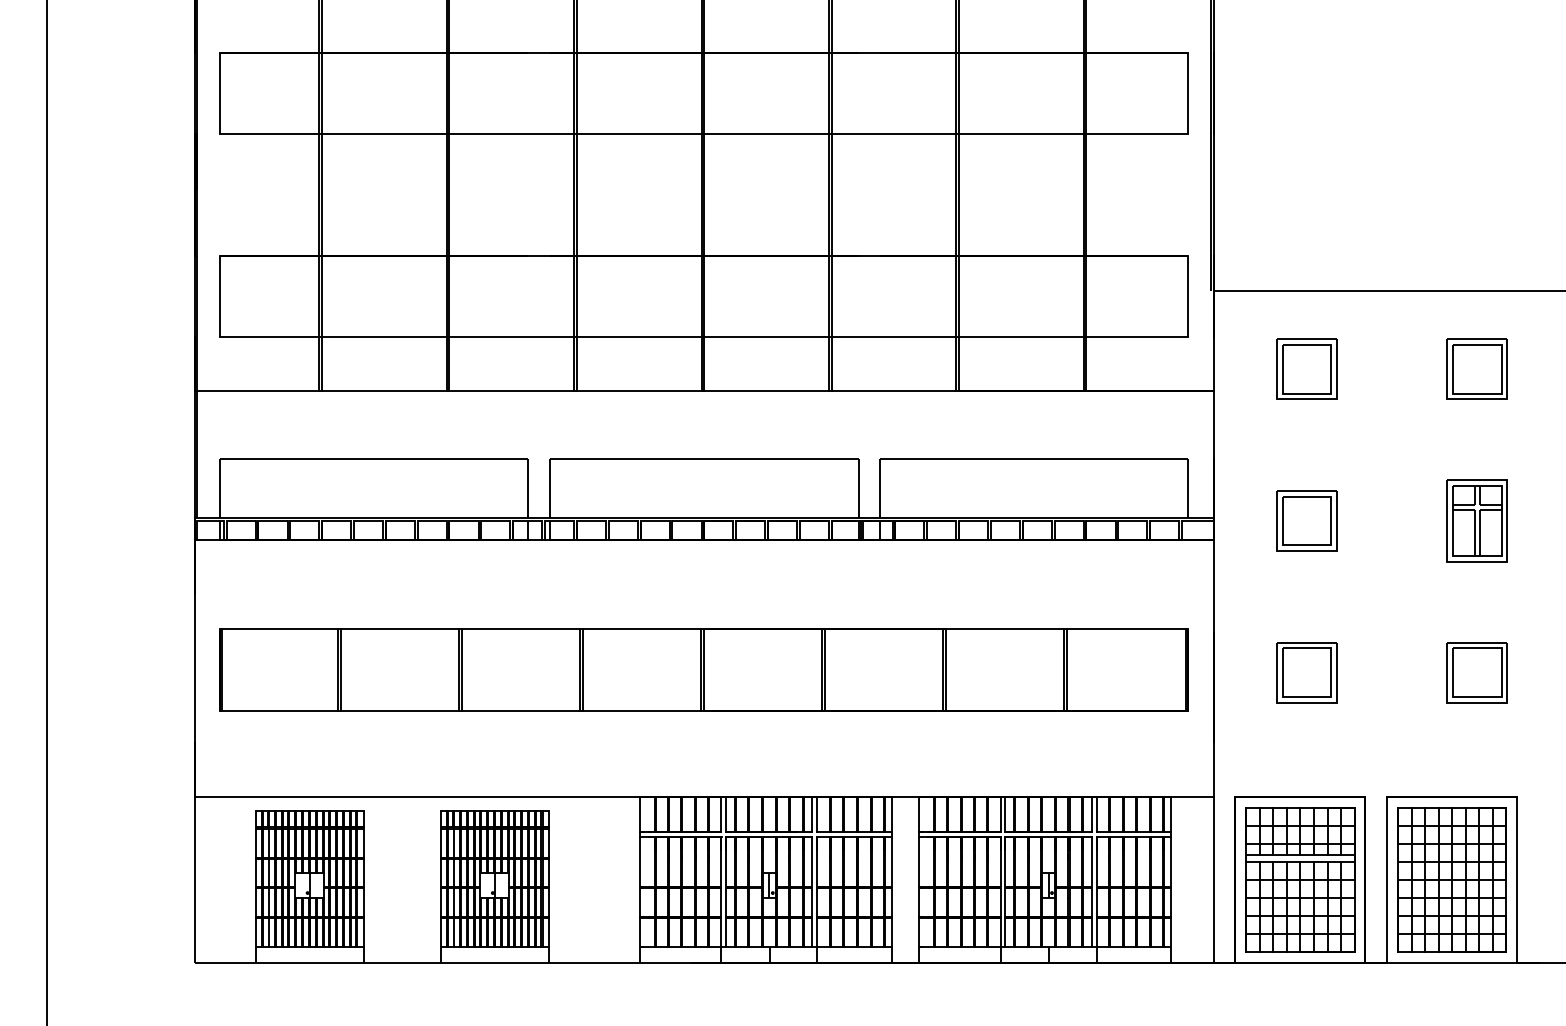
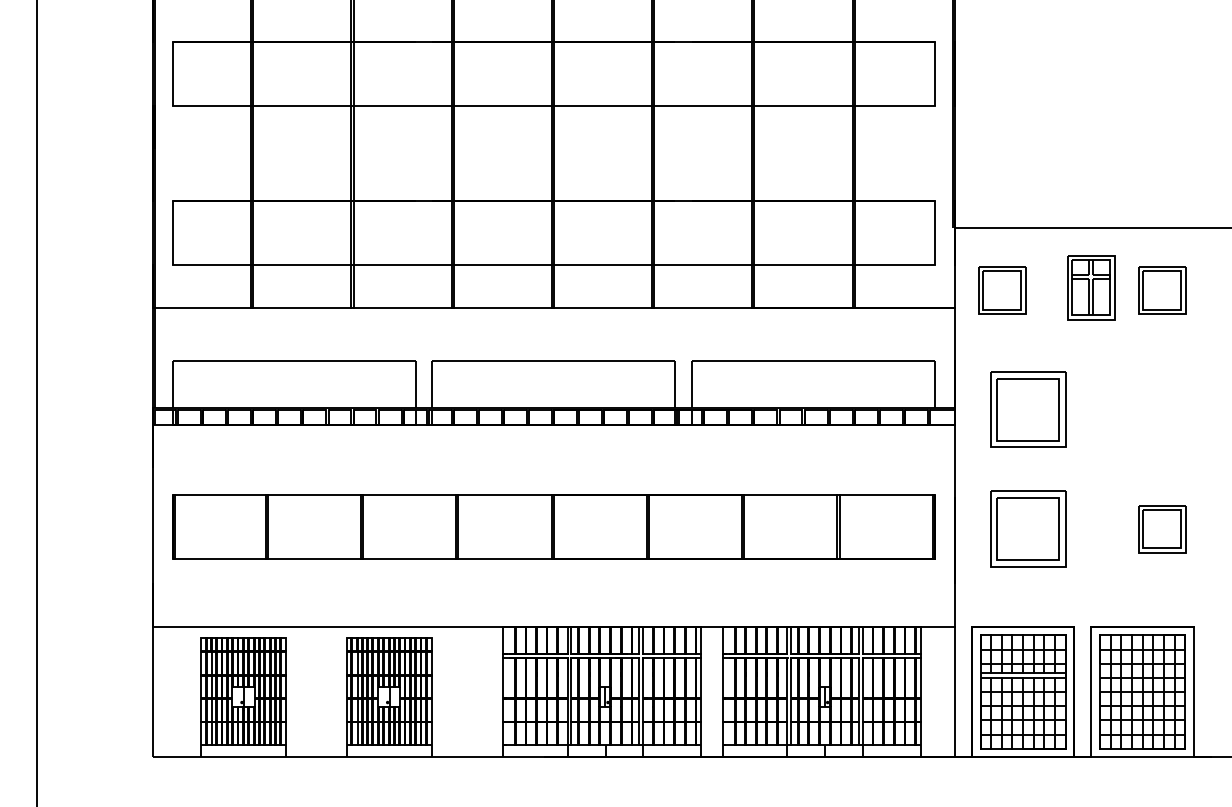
part: (1307, 369) -> (1002, 290), moved
part: (1307, 520) -> (1028, 409), size x1.6
part: (1477, 520) -> (1091, 287), moved
part: (1307, 673) -> (1028, 529), size x1.6

